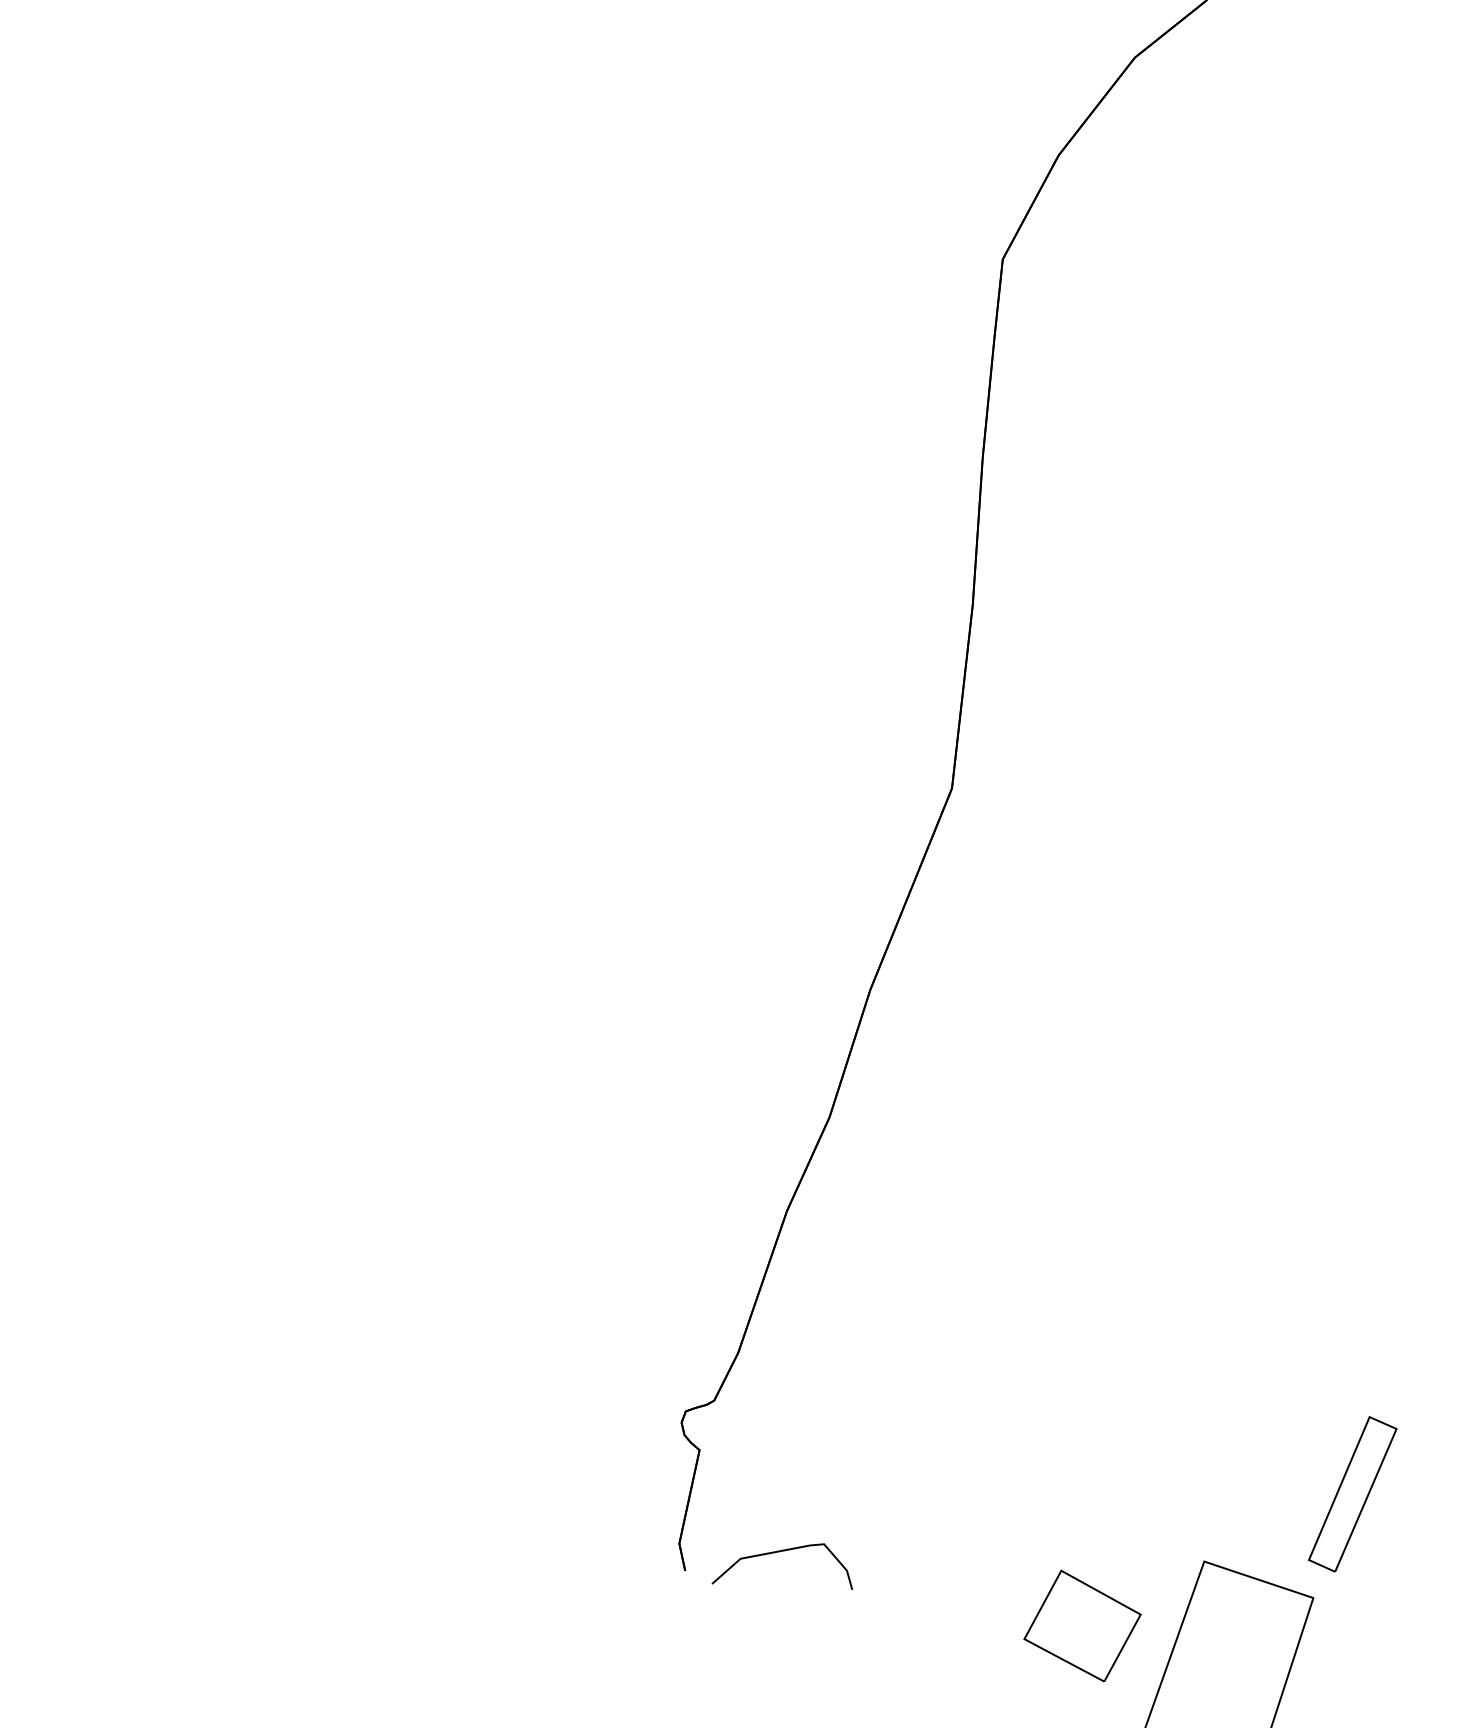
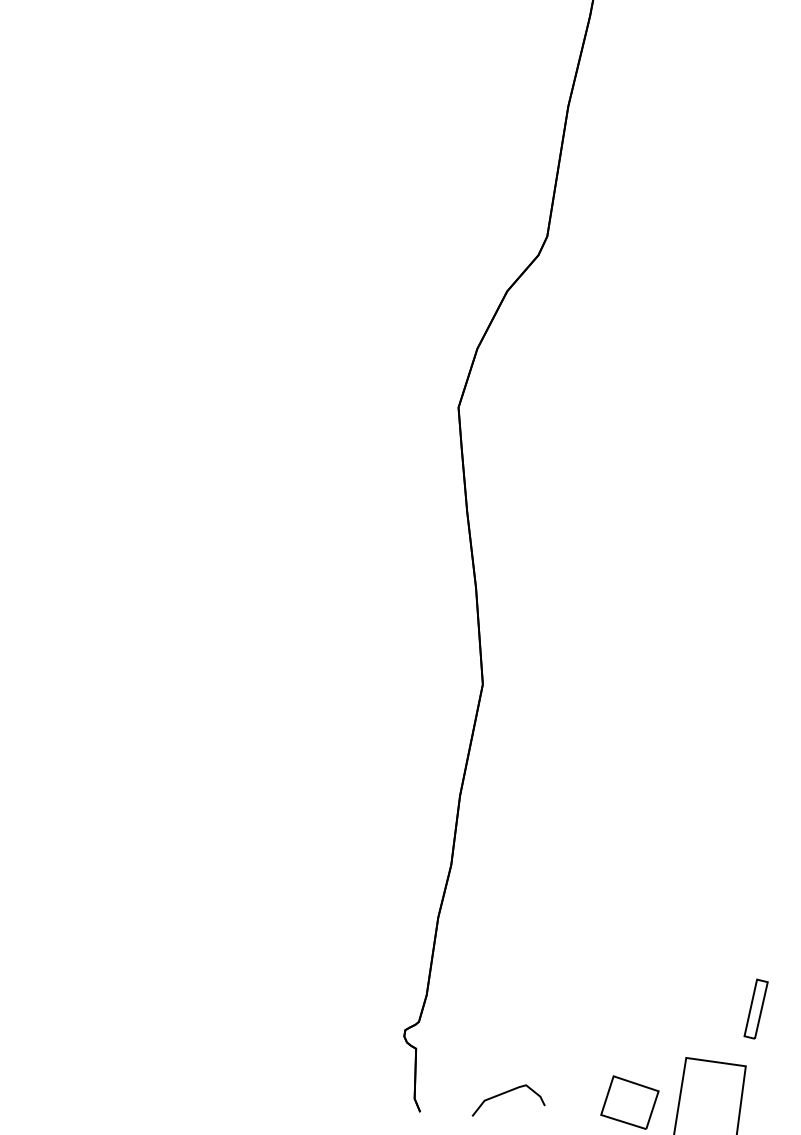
part: (1351, 1492) -> (755, 1008), size x0.71
curve: (784, 1552) -> (506, 1093), moved

